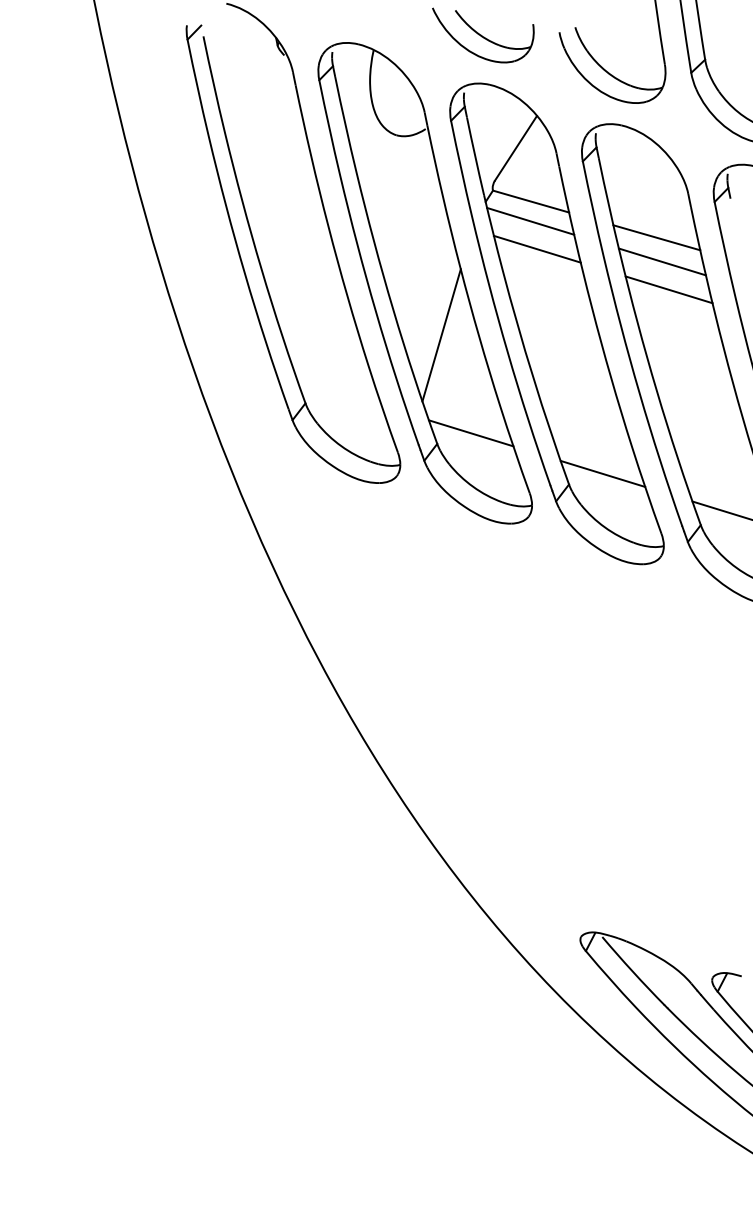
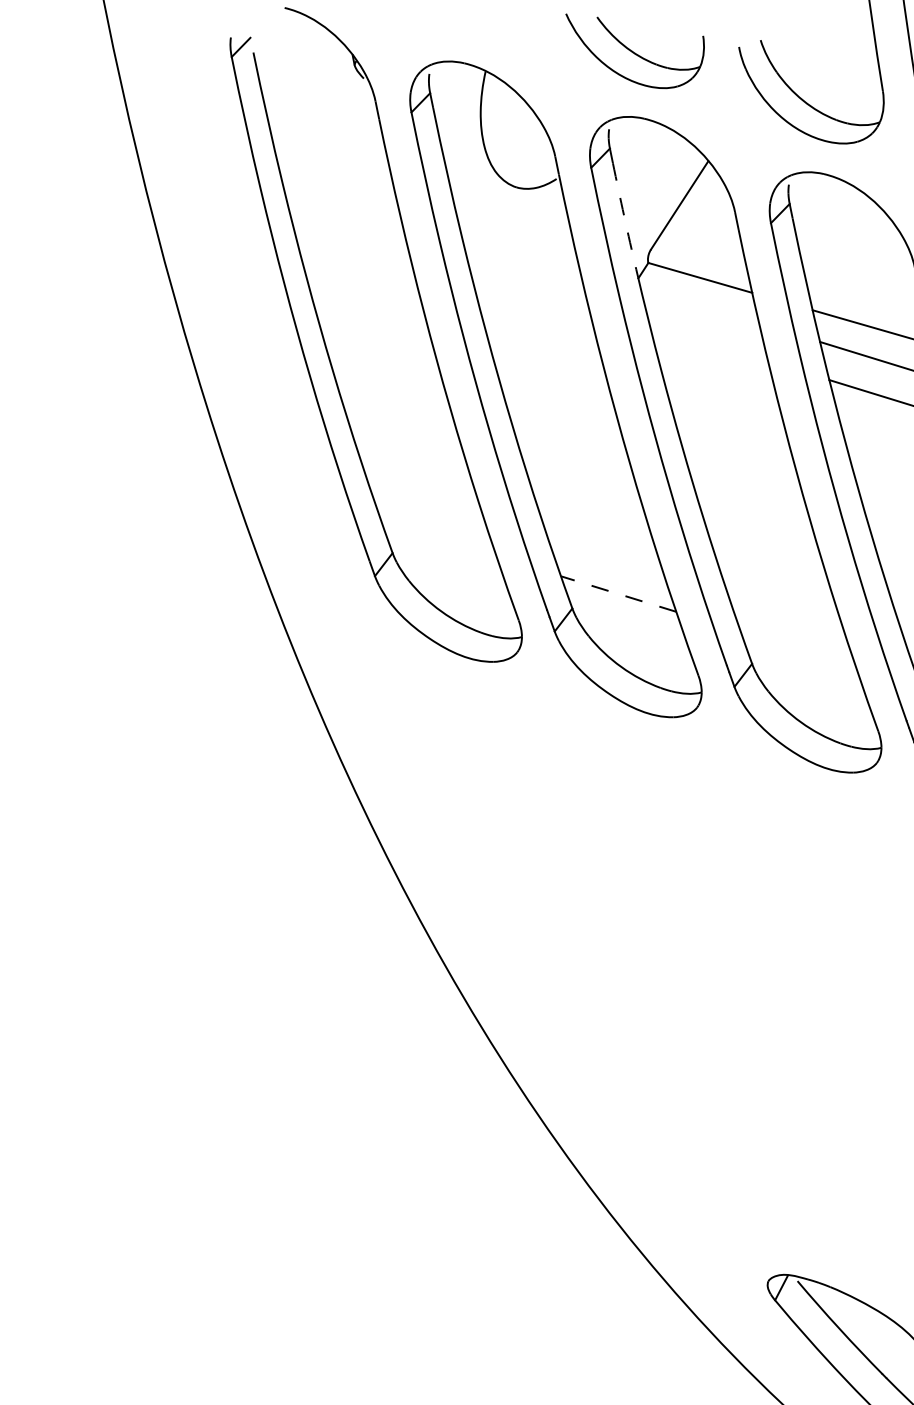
arc: (475, 156) -> (624, 216), solid -> dashed
line: (530, 220) -> (699, 303), removed
line: (536, 248) -> (707, 341), removed
line: (441, 335) -> (578, 460), removed
line: (470, 433) -> (617, 594), solid -> dashed
line: (602, 473) -> (797, 648), removed

